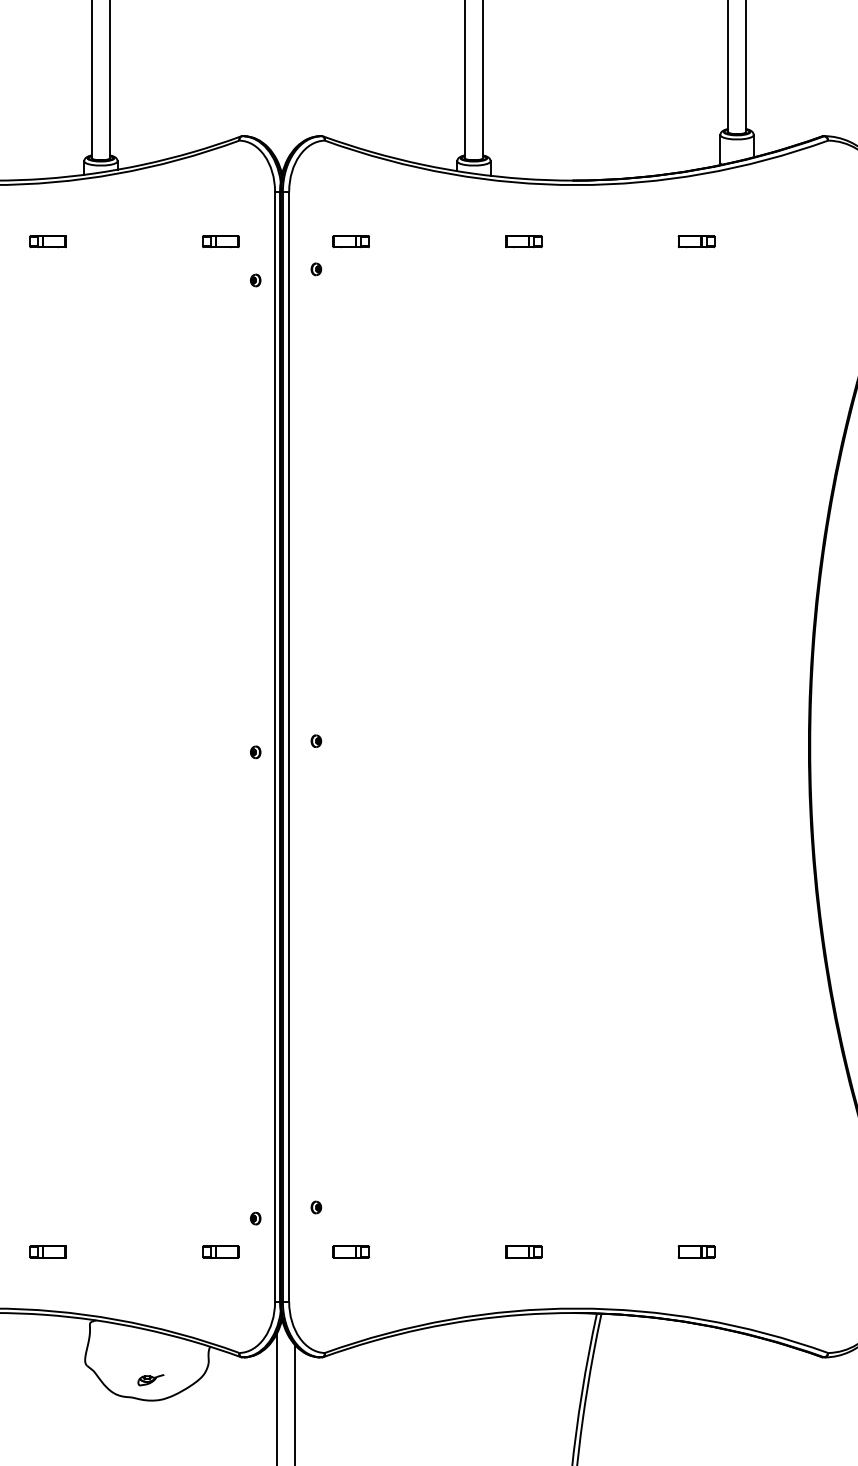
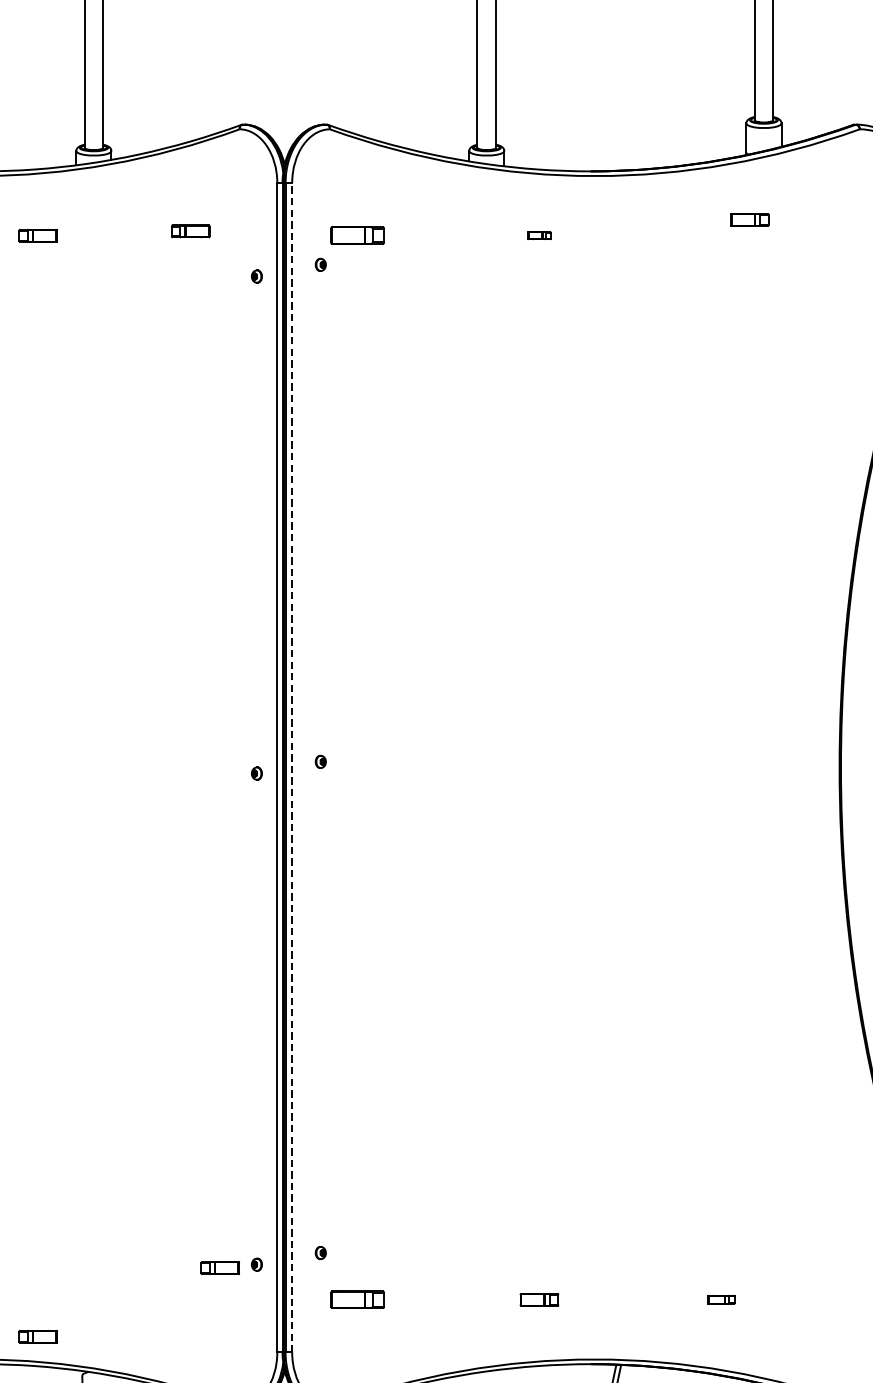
part: (220, 241) -> (190, 231), moved
part: (350, 241) -> (356, 235), size x1.4
part: (523, 241) -> (538, 235), size x0.6
part: (696, 241) -> (749, 219), moved
line: (289, 746) -> (292, 767), solid -> dashed
part: (47, 1251) -> (37, 1336), moved
part: (220, 1251) -> (219, 1267), moved
part: (350, 1251) -> (356, 1299), size x1.4
part: (696, 1251) -> (721, 1299), size x0.7

